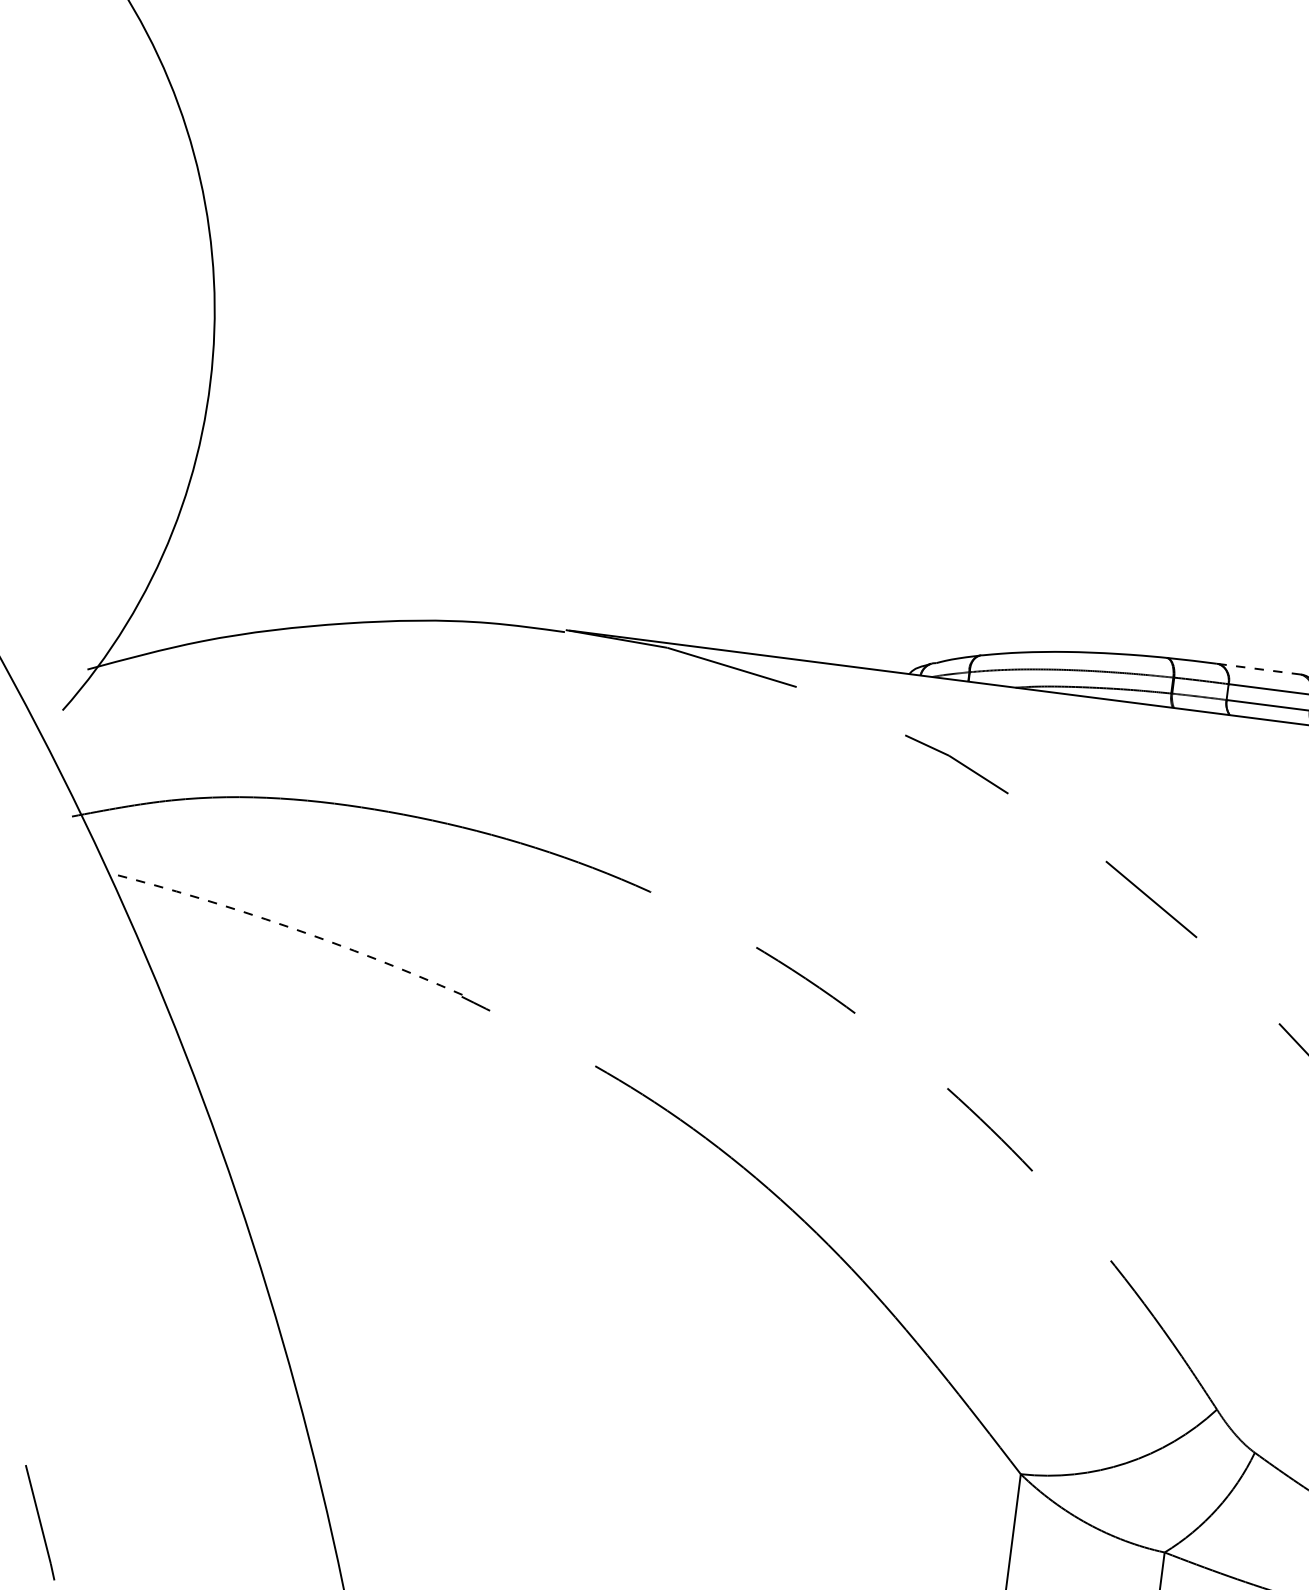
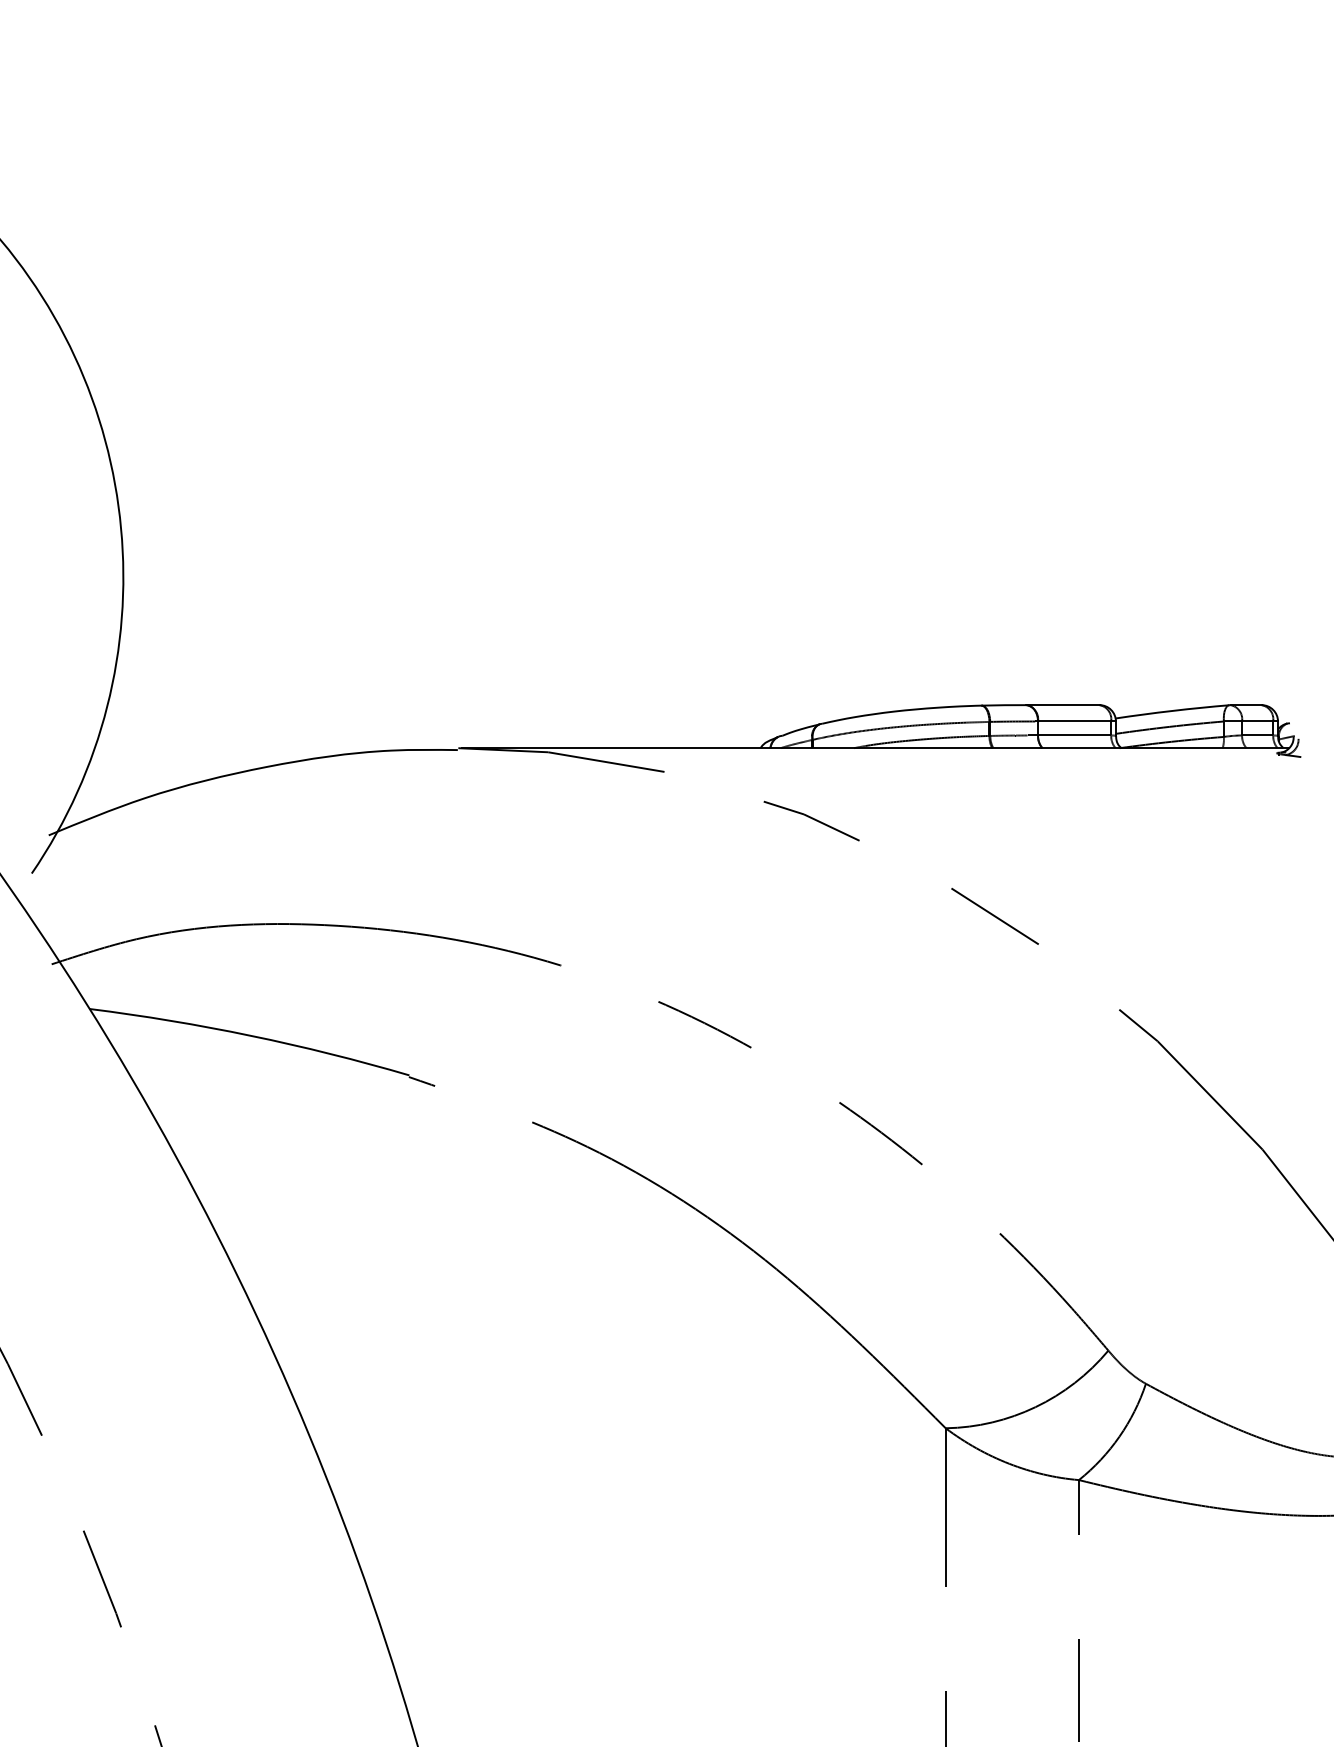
line: (1259, 669) -> (1063, 705), dashed -> solid
arc: (287, 926) -> (250, 1035), dashed -> solid

